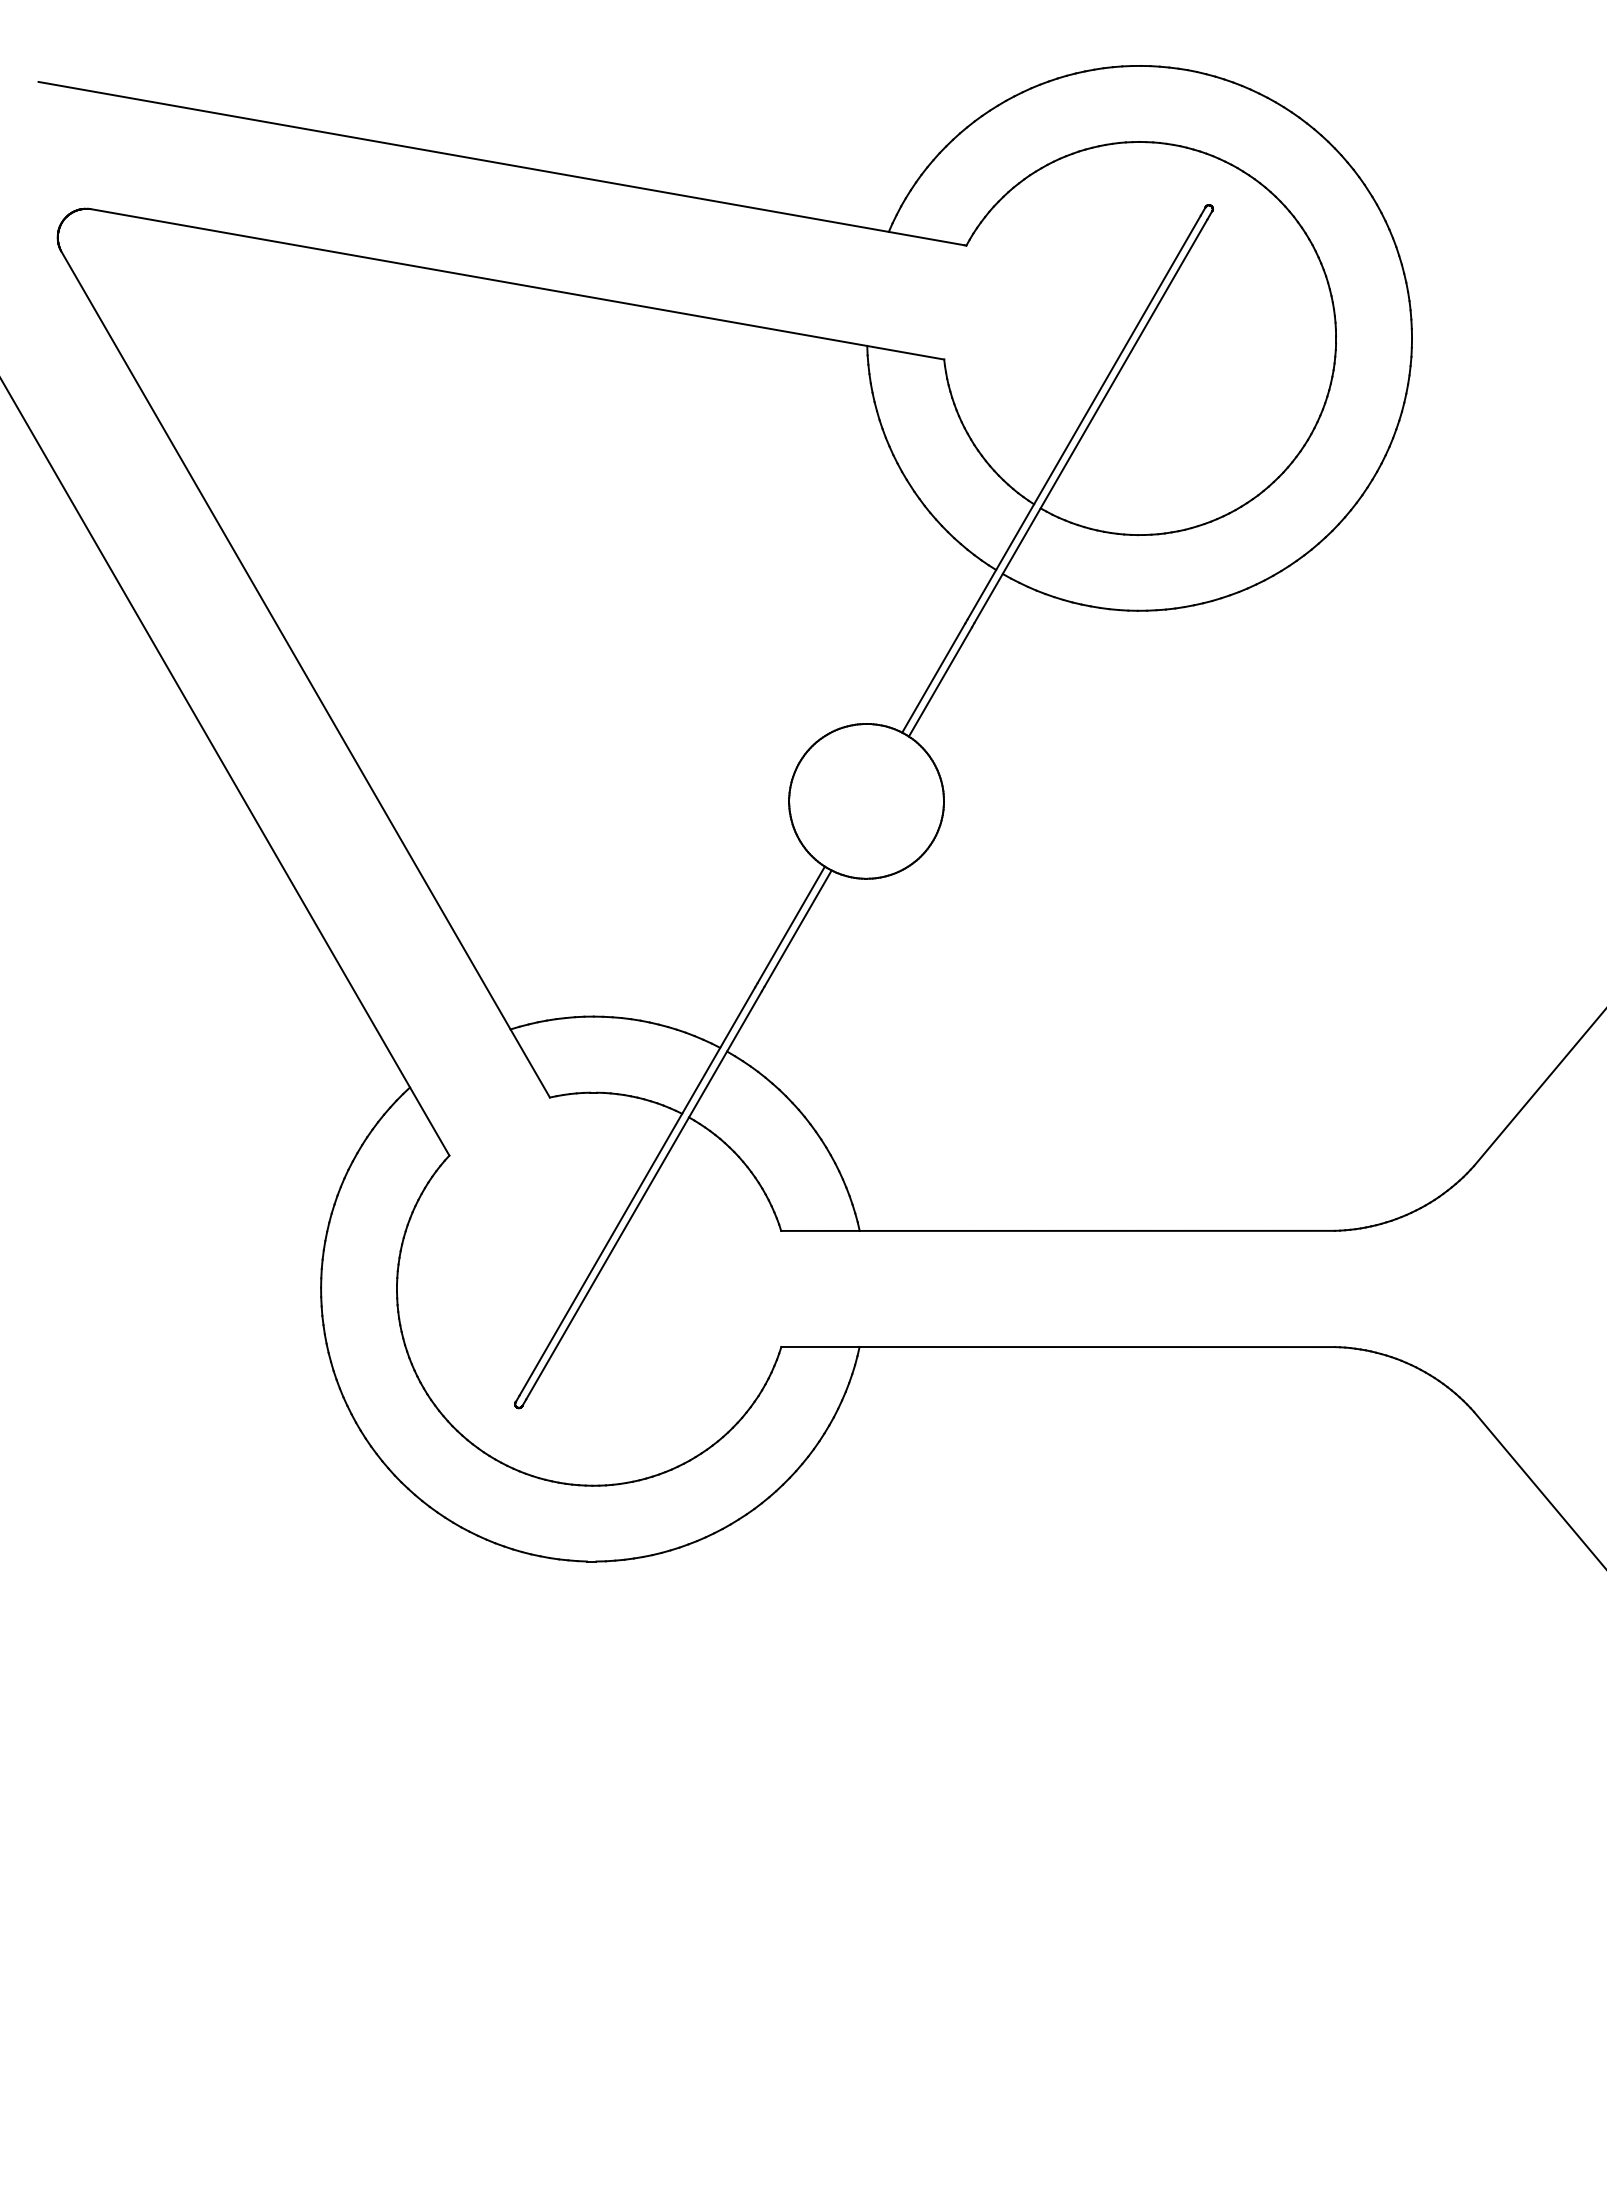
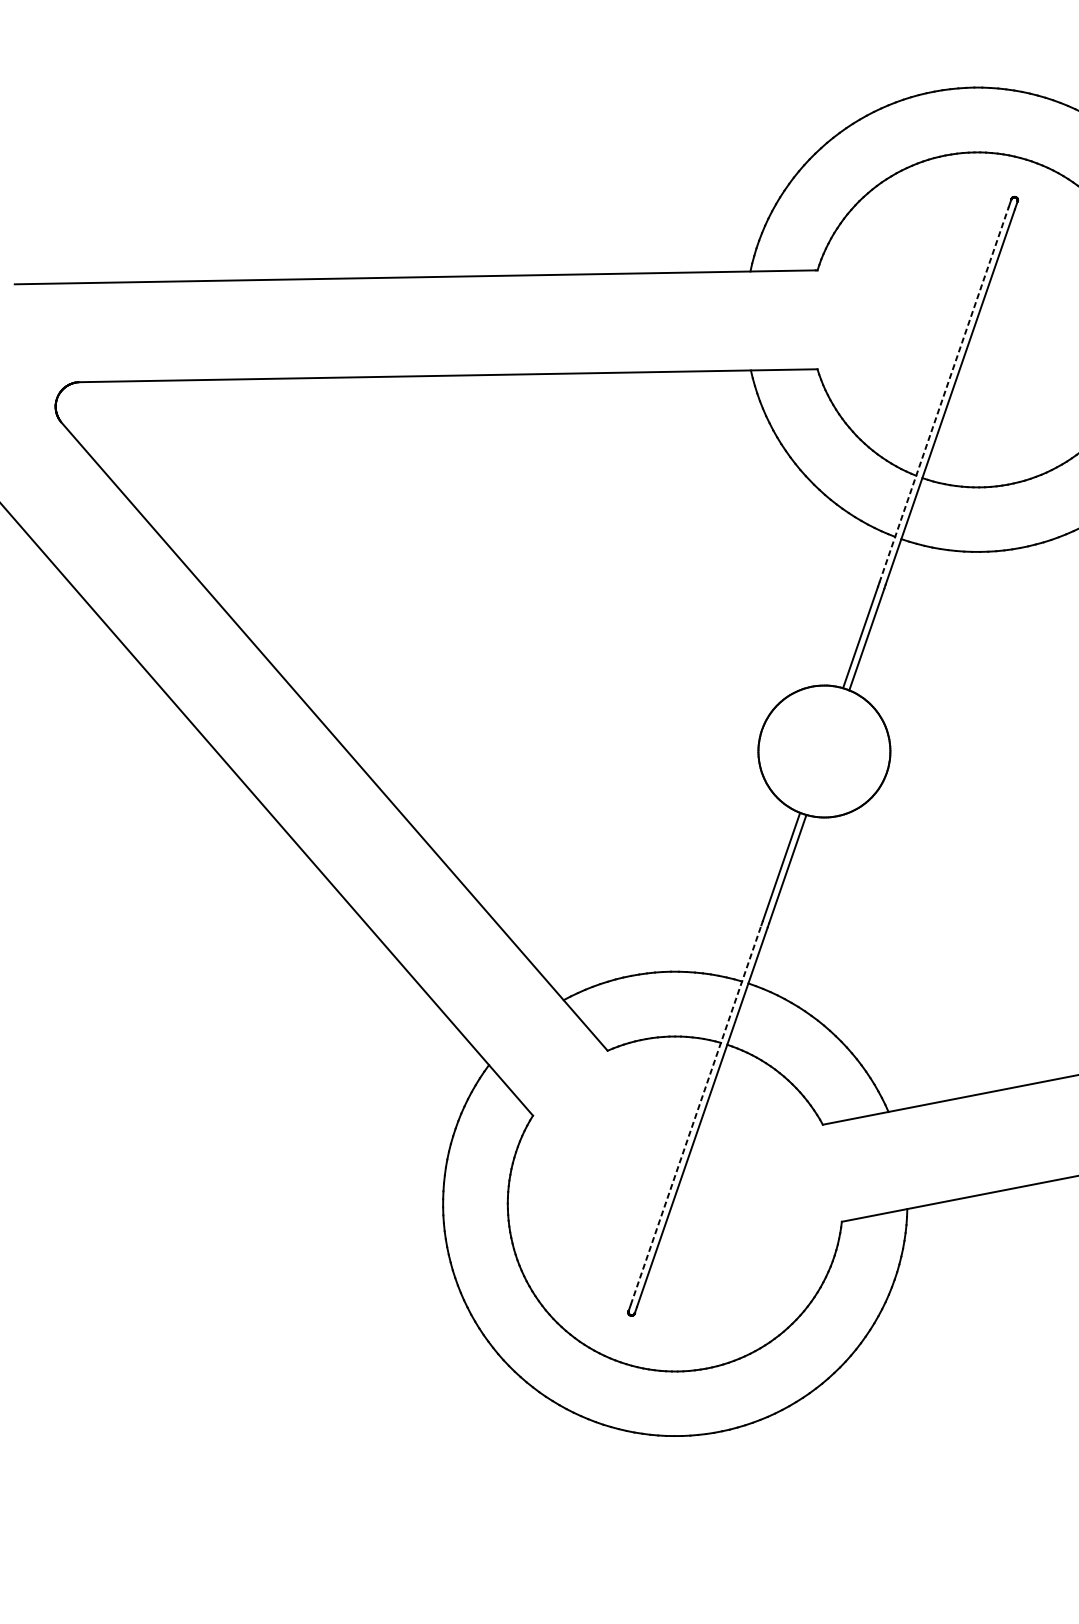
line: (1084, 416) -> (944, 394), solid -> dashed
line: (637, 1191) -> (696, 1115), solid -> dashed

